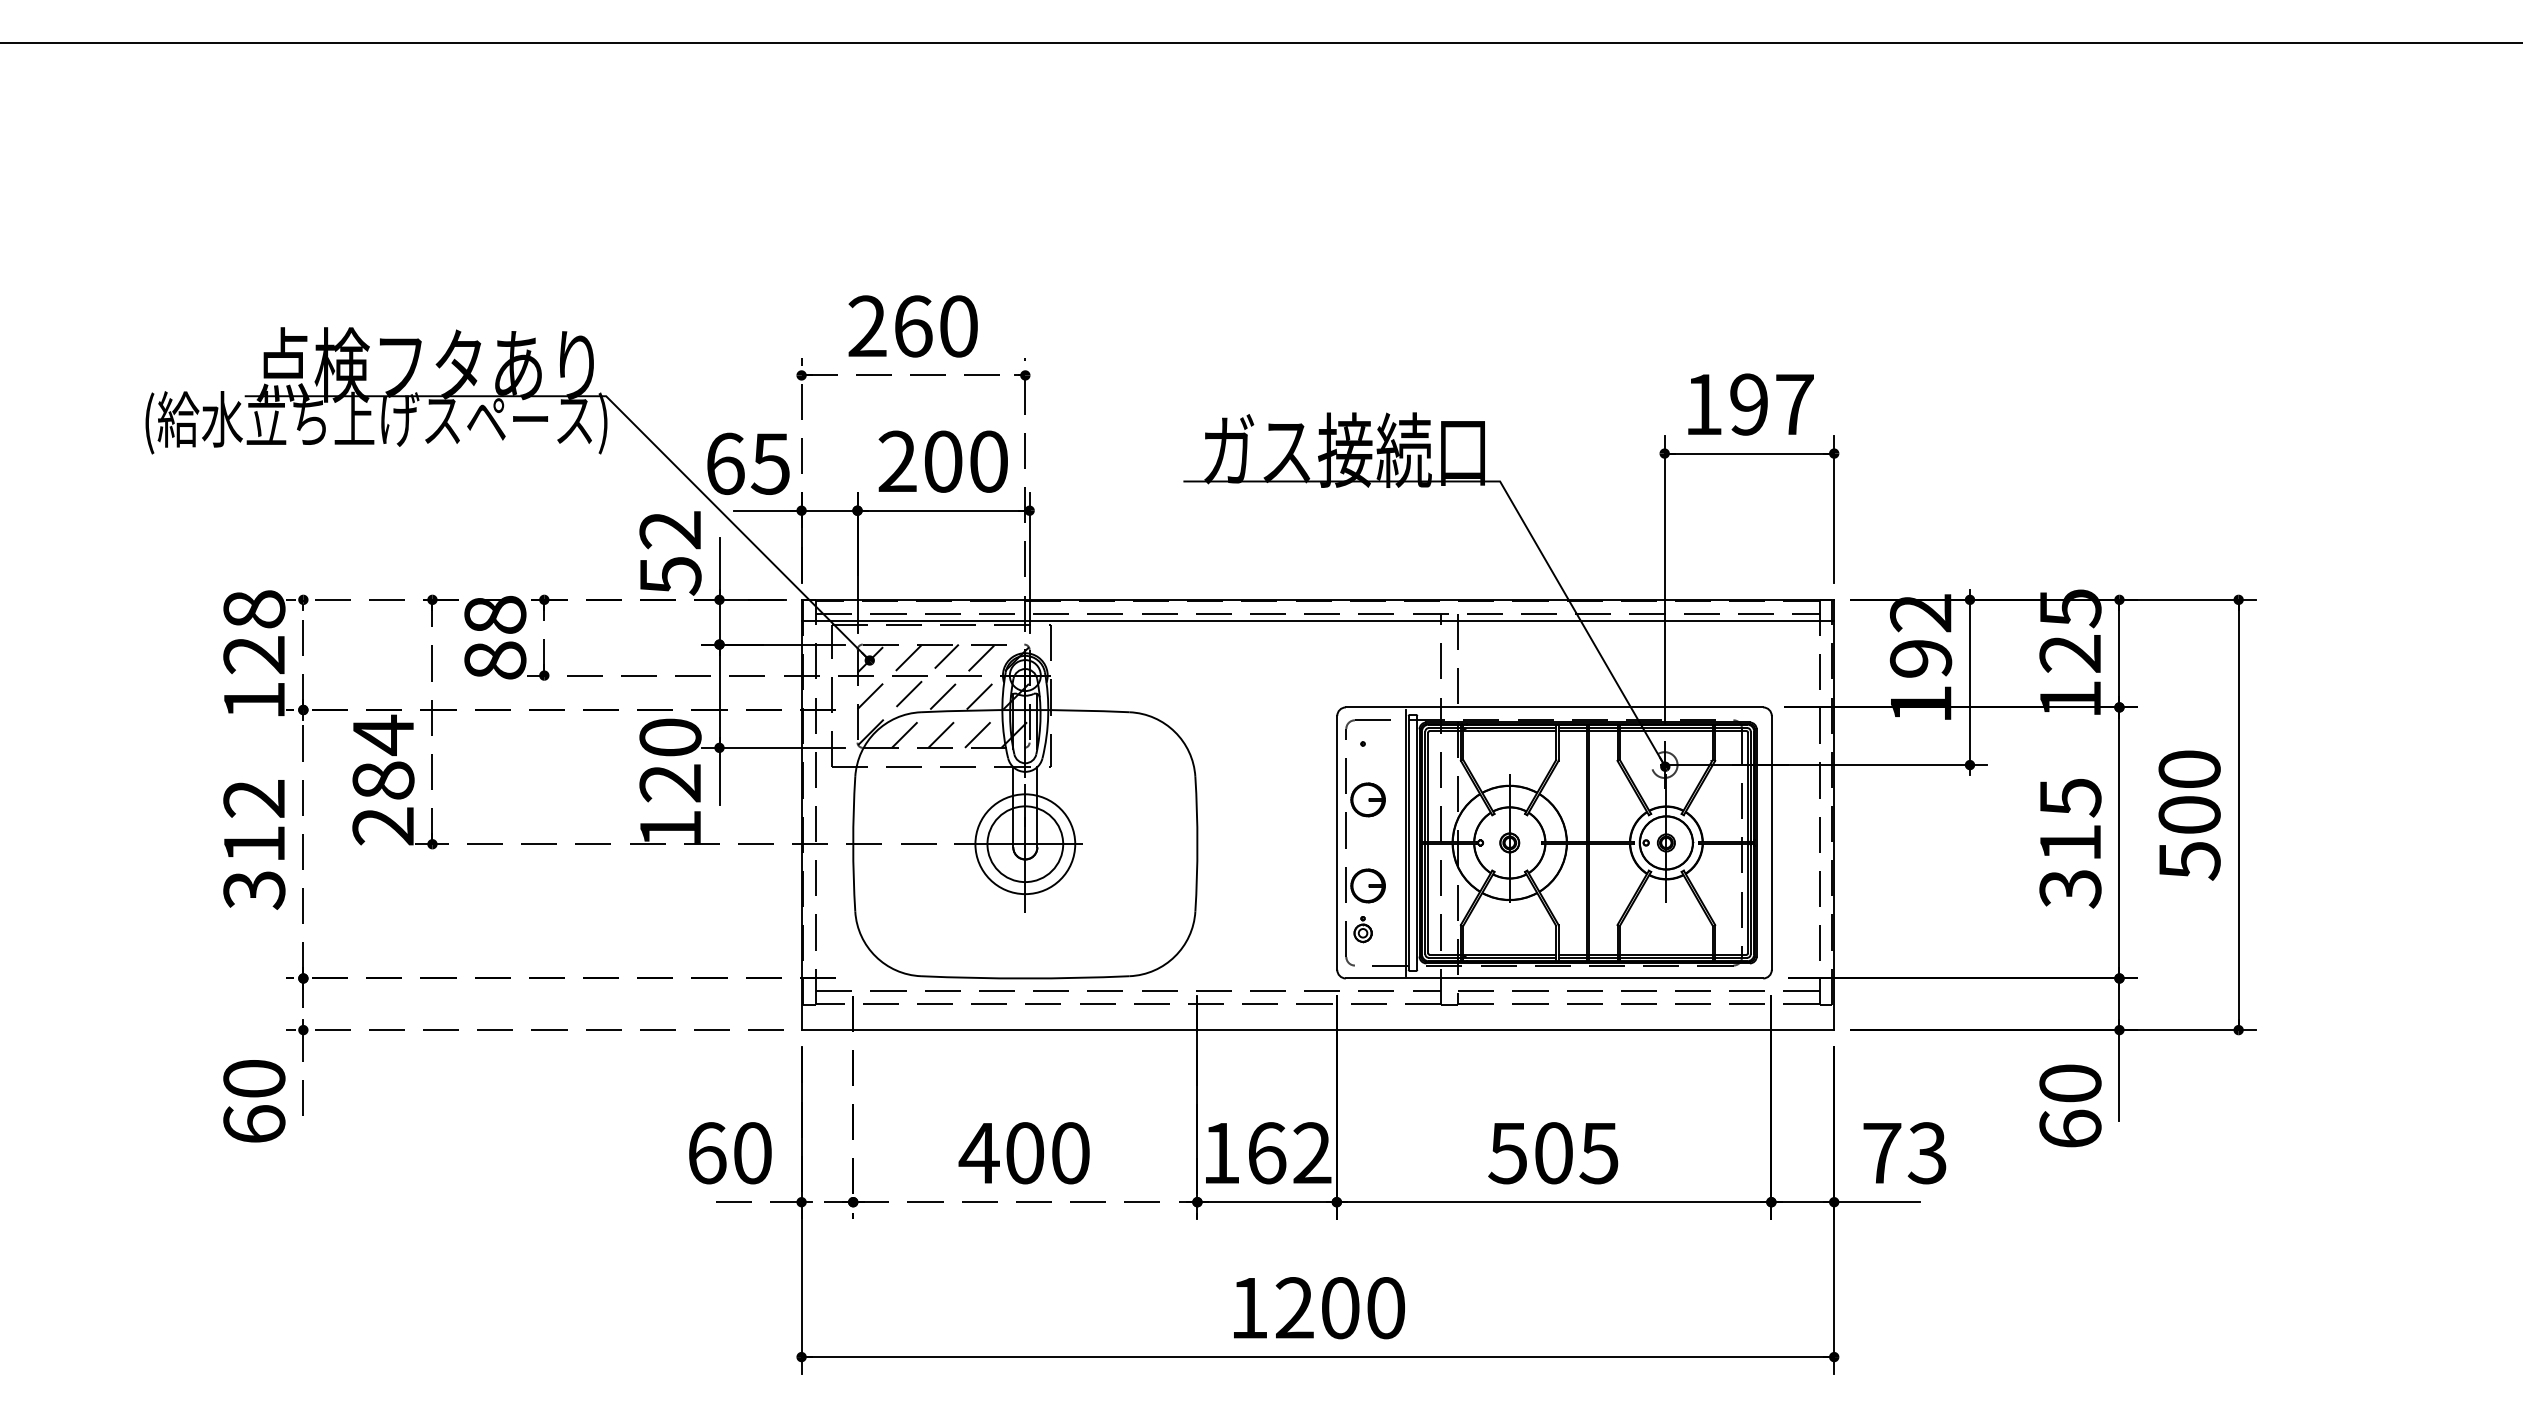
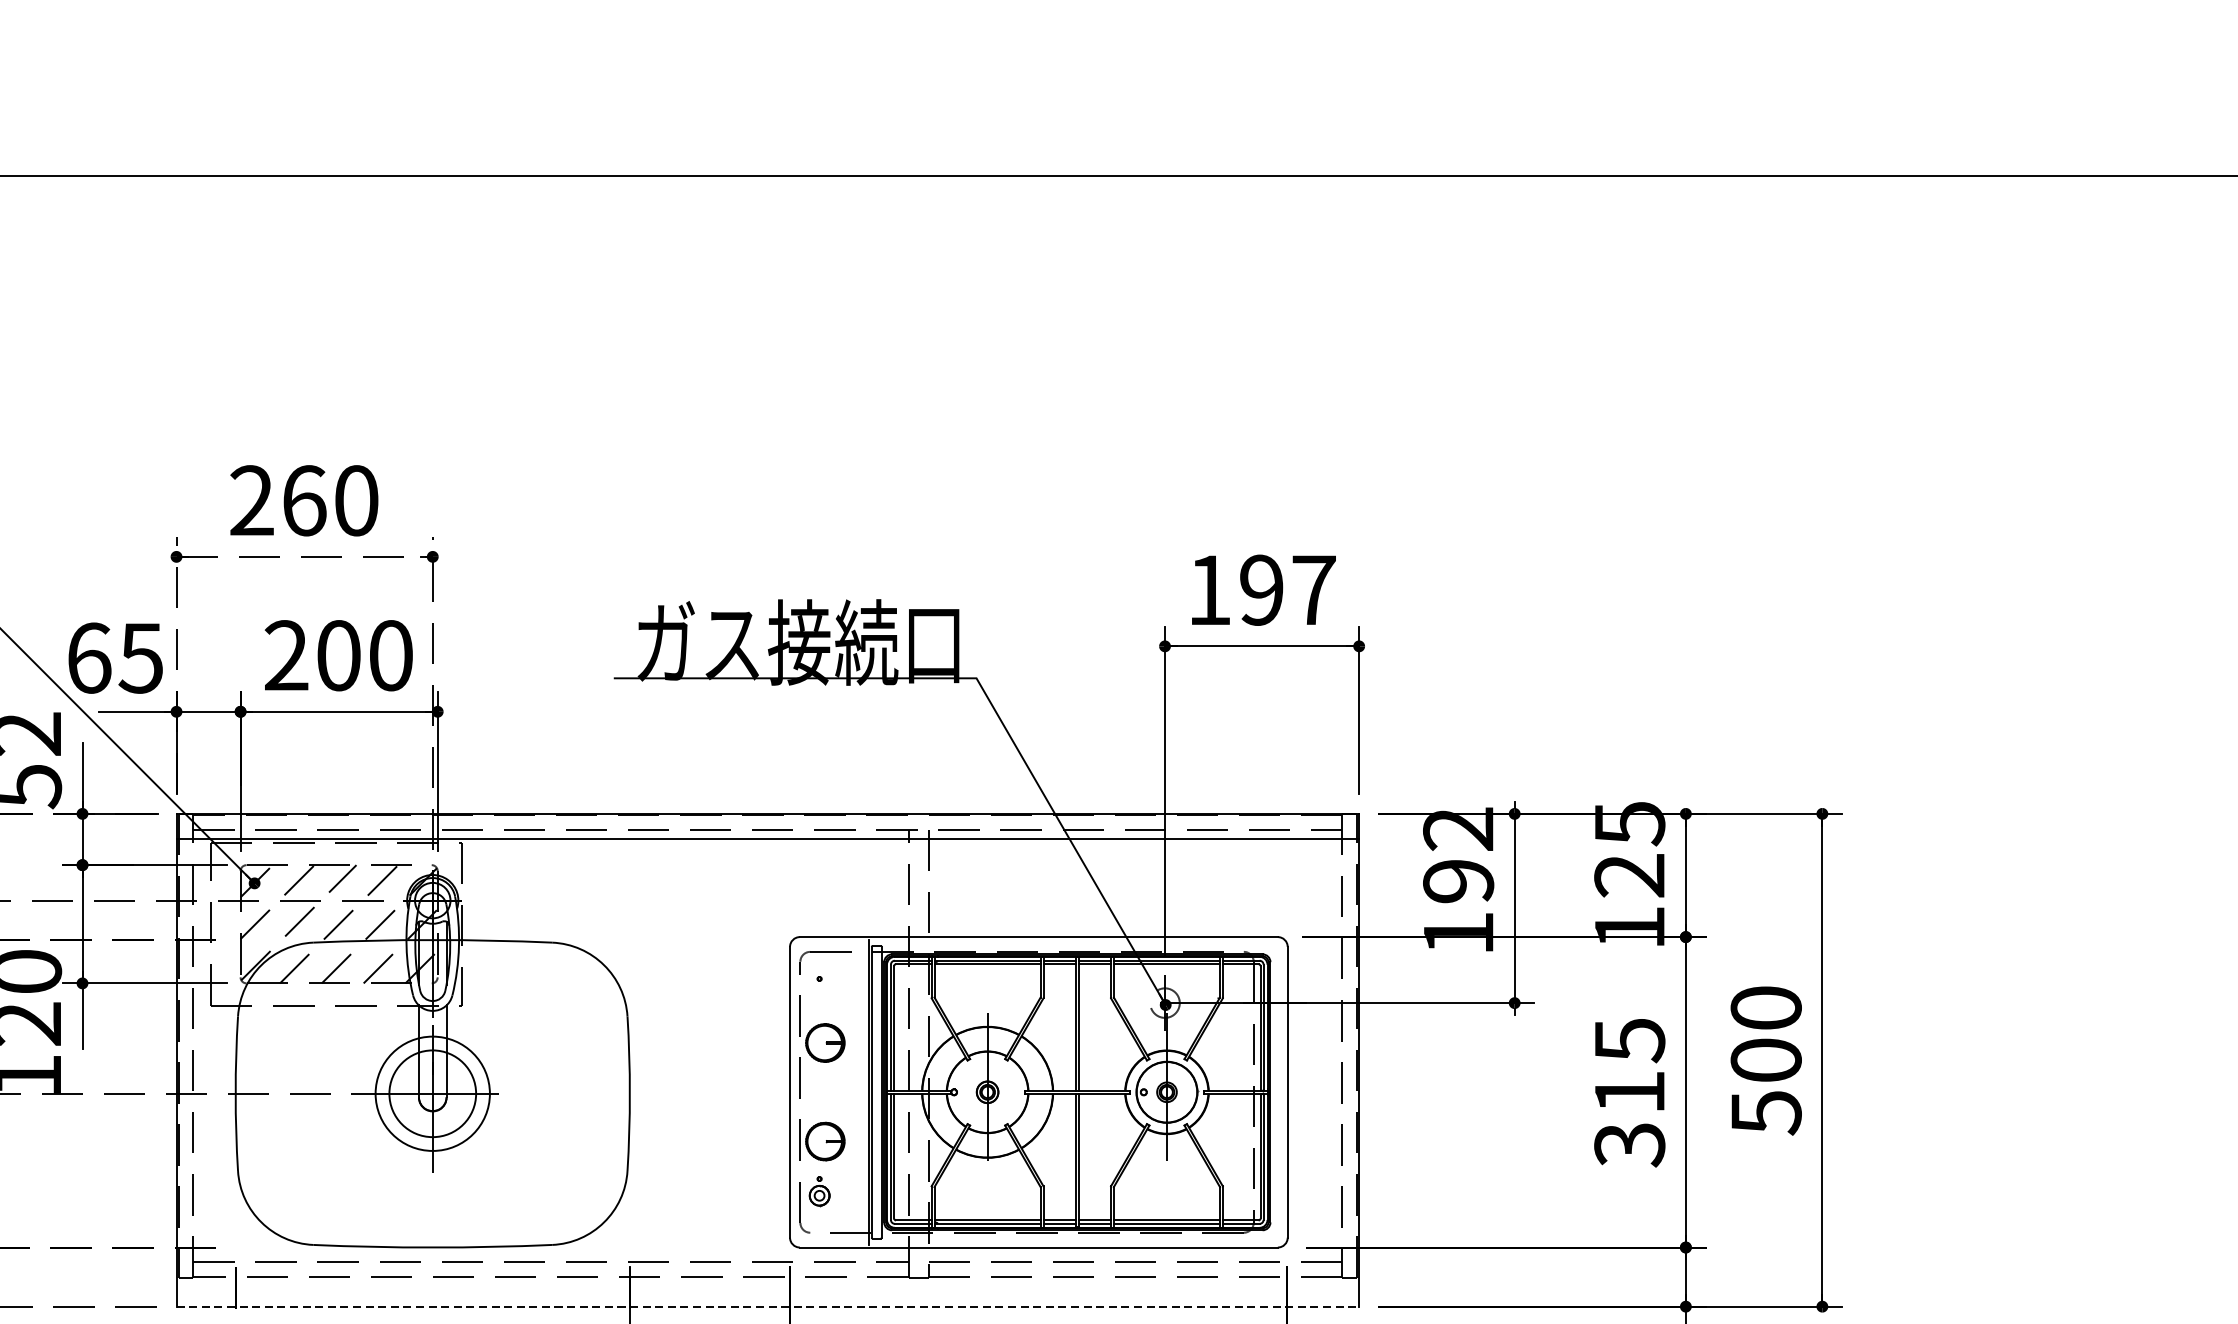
line: (1318, 1030) -> (768, 1307), solid -> dashed

